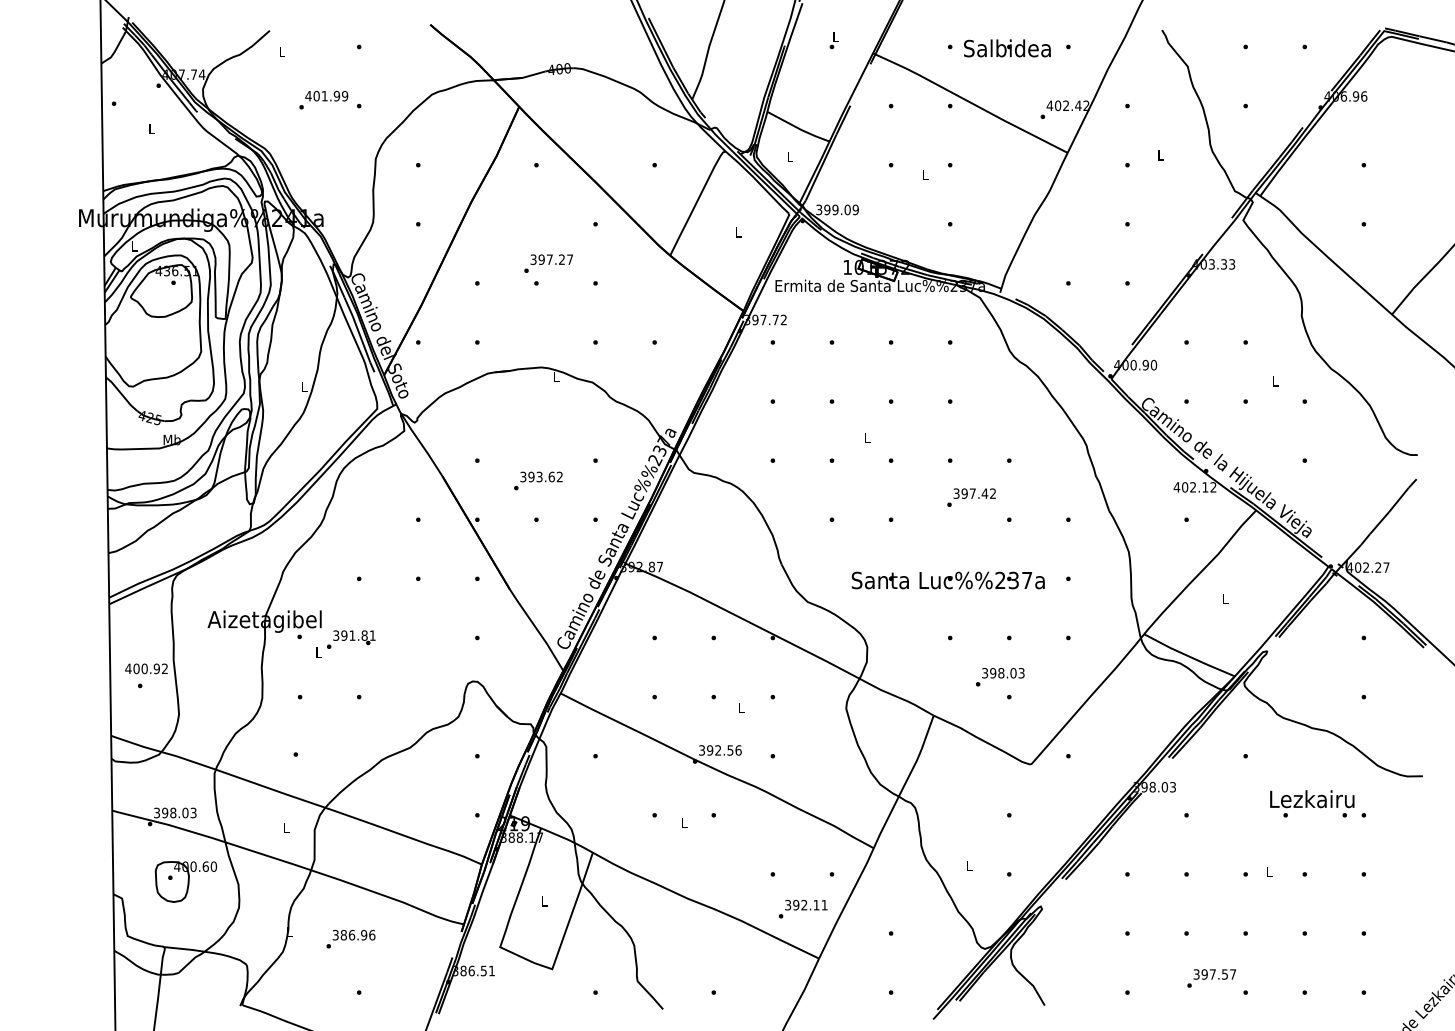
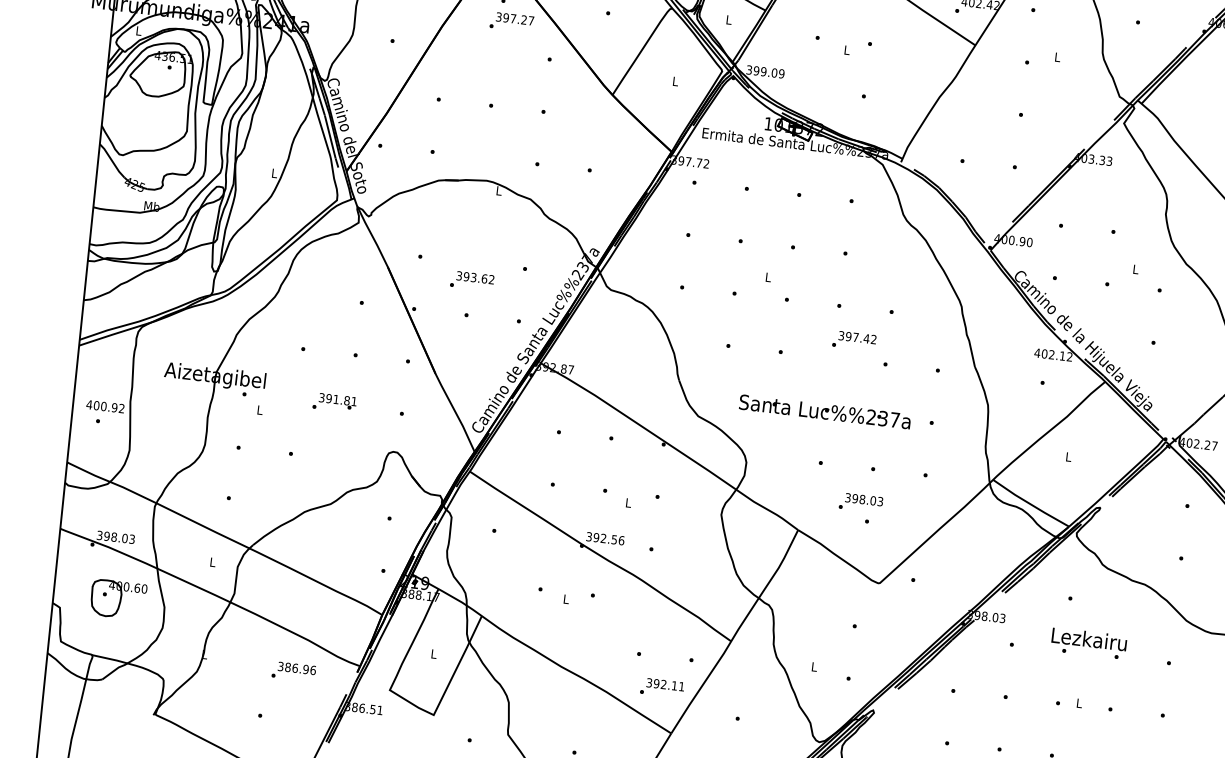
text: (548, 263) -> (511, 22), moved
text: (351, 639) -> (334, 402), moved
text: (1312, 803) -> (1089, 643), moved
text: (350, 938) -> (293, 671), moved

